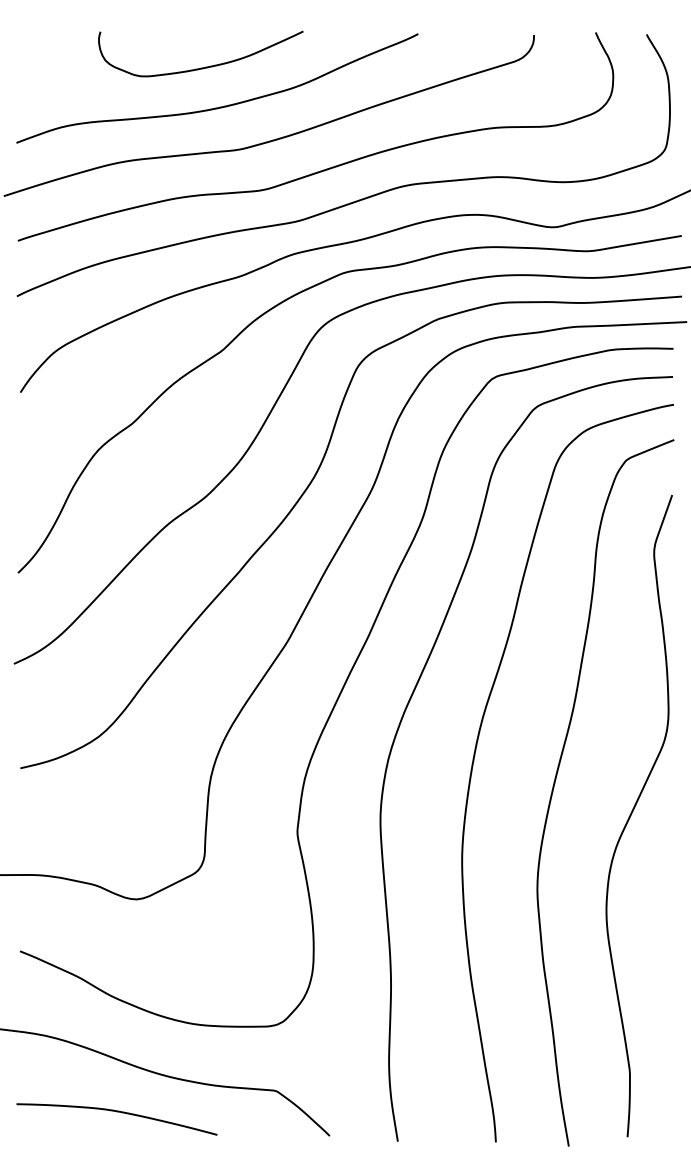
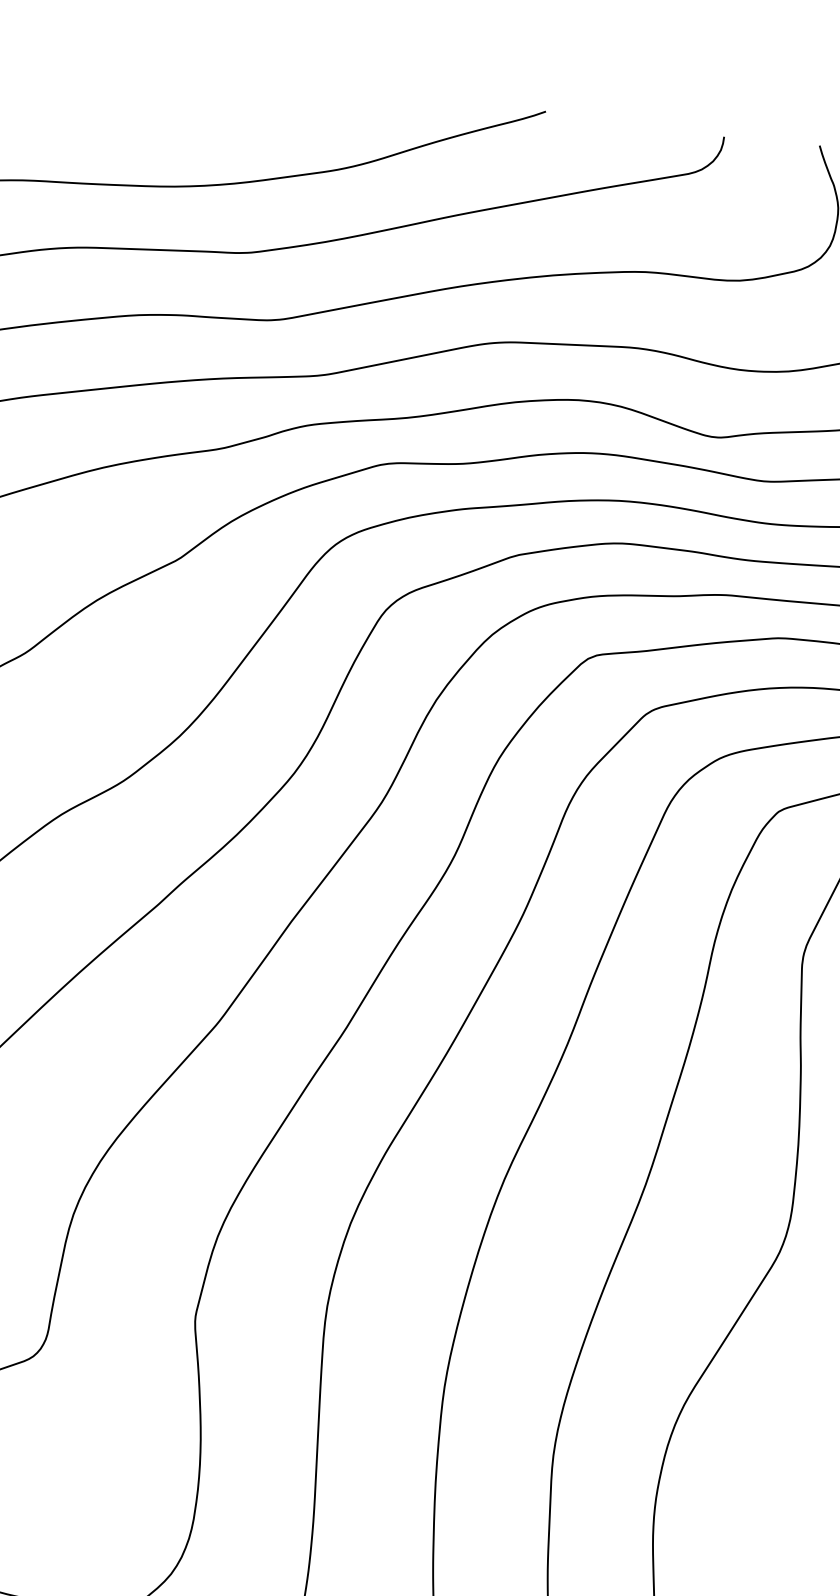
curve: (205, 66) -> (211, 117), removed

